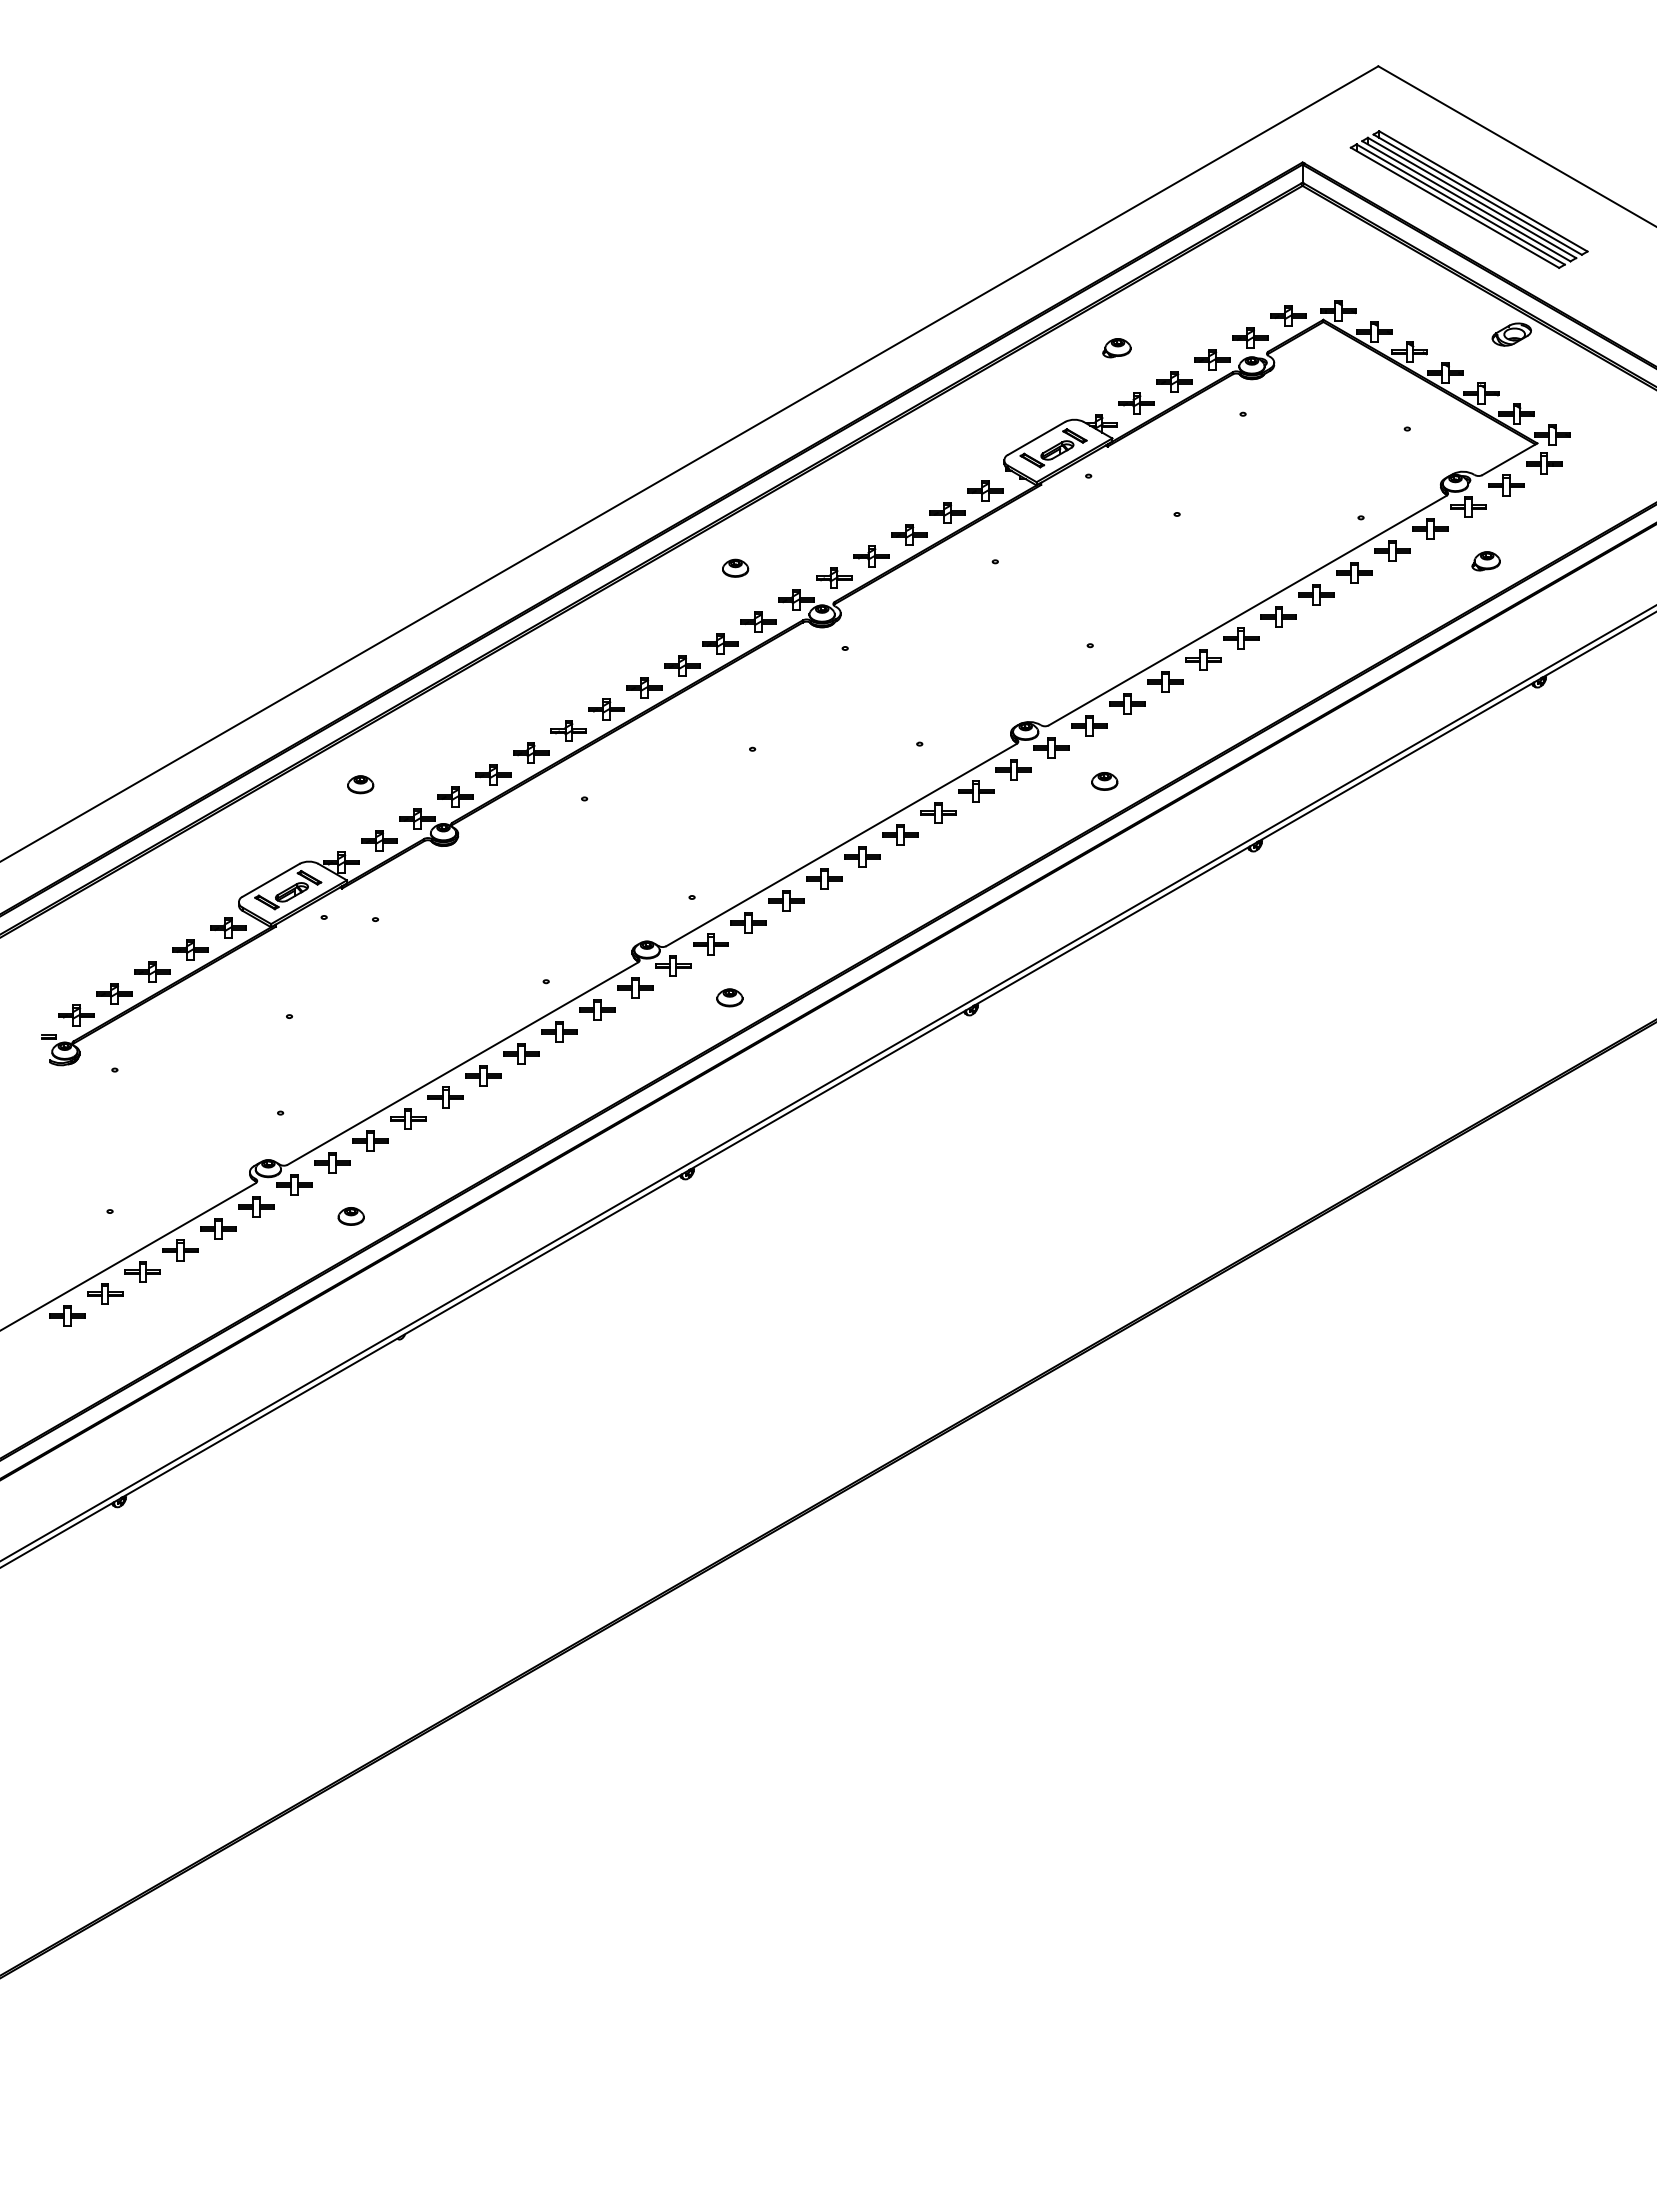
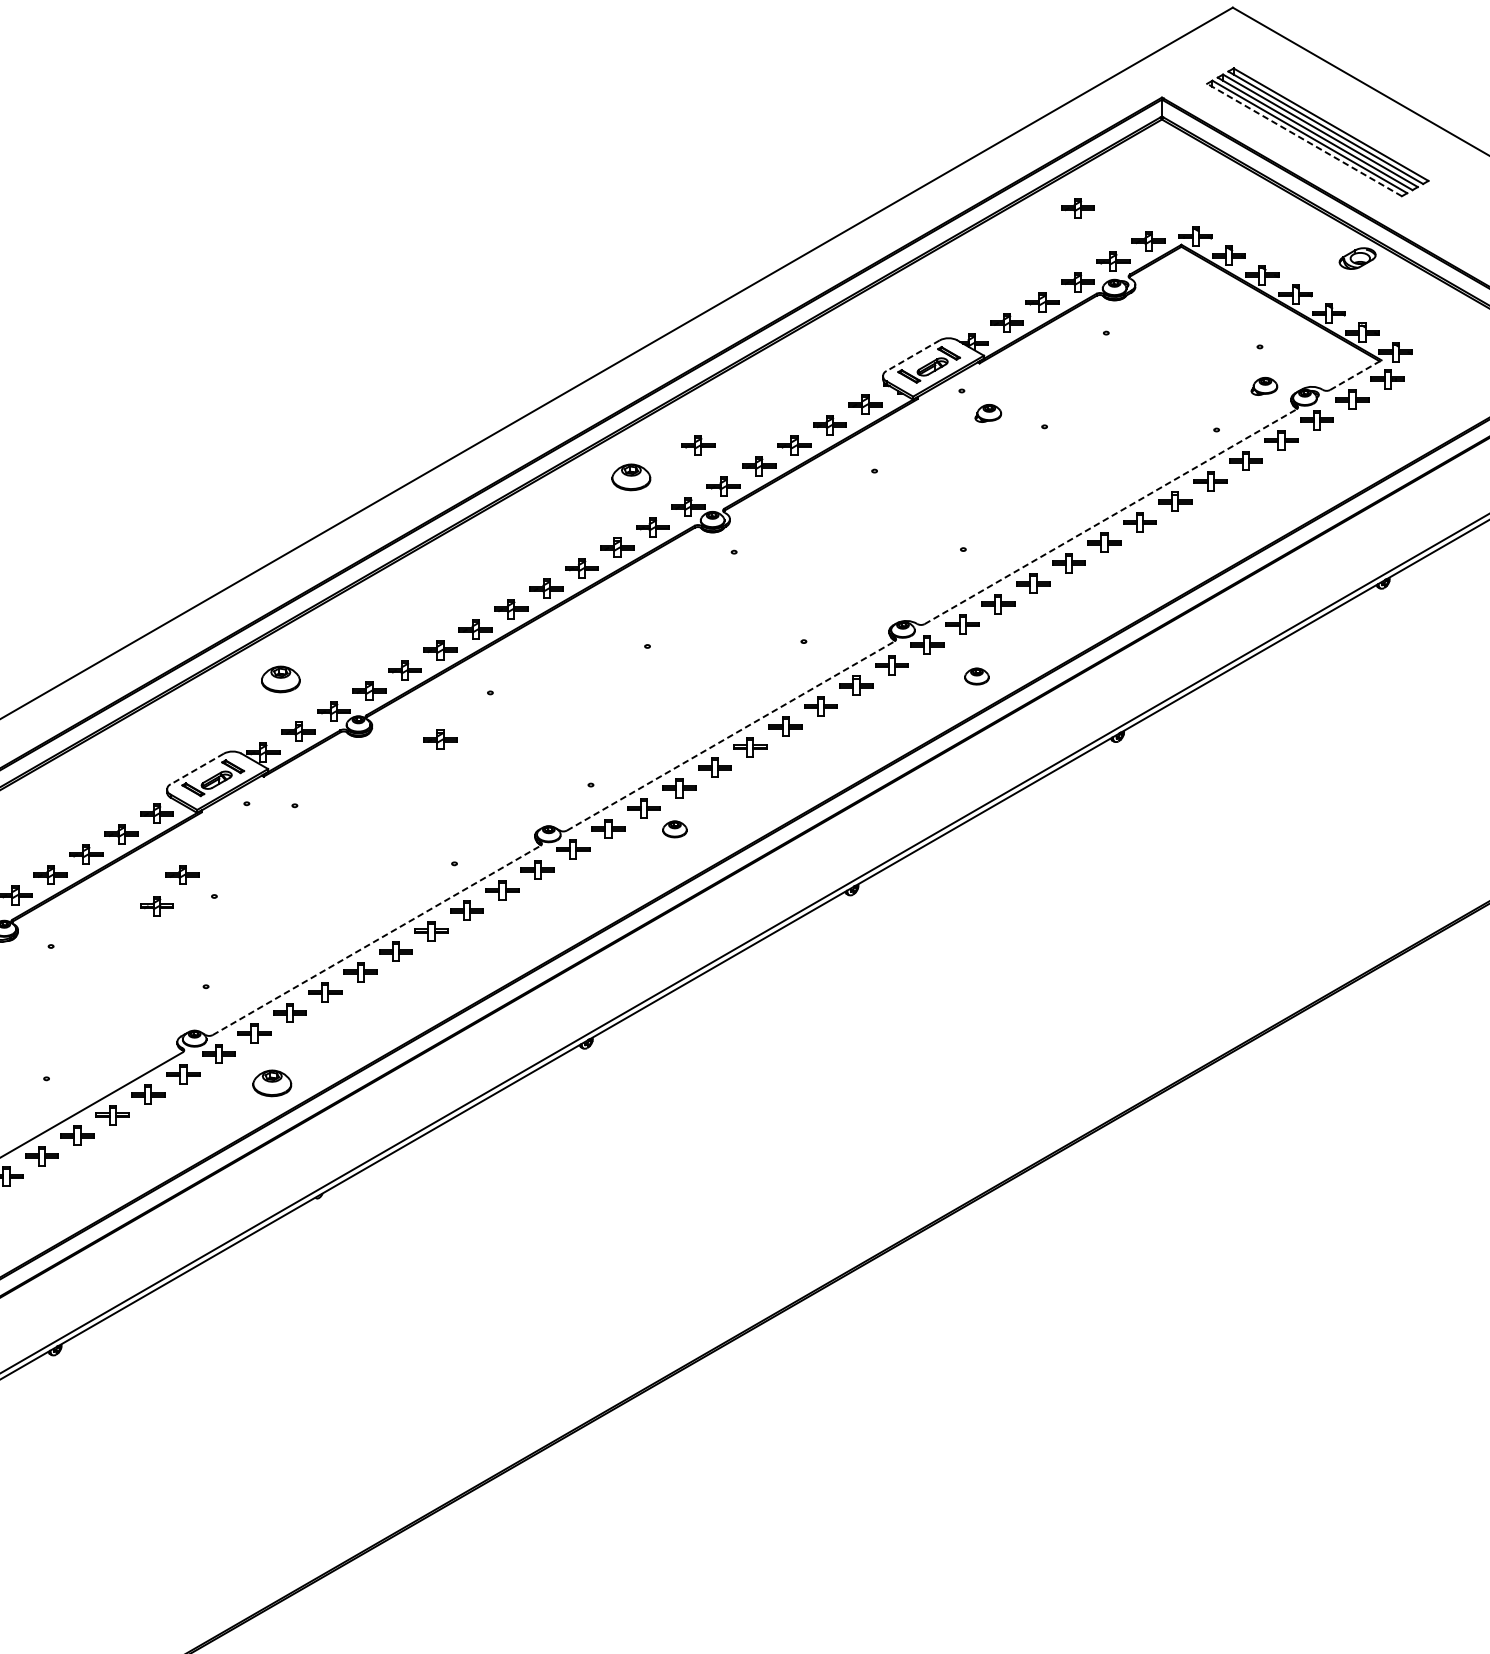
line: (1454, 207) -> (1304, 139), solid -> dashed
part: (1212, 280) -> (1077, 208), added
part: (1116, 348) -> (987, 413), moved
line: (1036, 438) -> (913, 355), solid -> dashed
line: (1509, 459) -> (1355, 375), solid -> dashed
part: (806, 534) -> (697, 445), added
part: (1485, 561) -> (1263, 386), moved
part: (735, 567) -> (631, 476), size x1.6
line: (1247, 610) -> (1110, 516), solid -> dashed
part: (360, 784) -> (280, 679), size x1.6
line: (842, 844) -> (731, 735), solid -> dashed
part: (531, 848) -> (440, 739), added
line: (271, 880) -> (197, 769), solid -> dashed
part: (255, 993) -> (182, 874), added
part: (729, 997) -> (674, 829), moved
part: (228, 1026) -> (157, 905), added
line: (463, 1063) -> (377, 940), solid -> dashed
part: (350, 1216) -> (271, 1083), size x1.6

